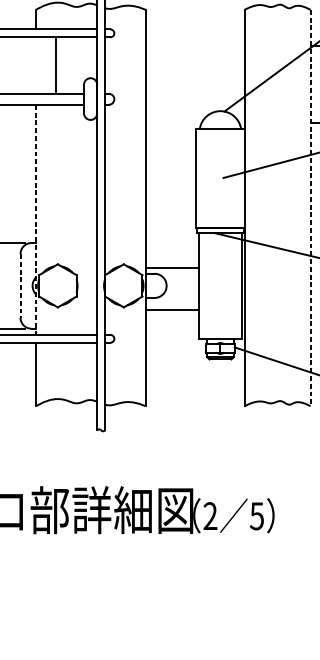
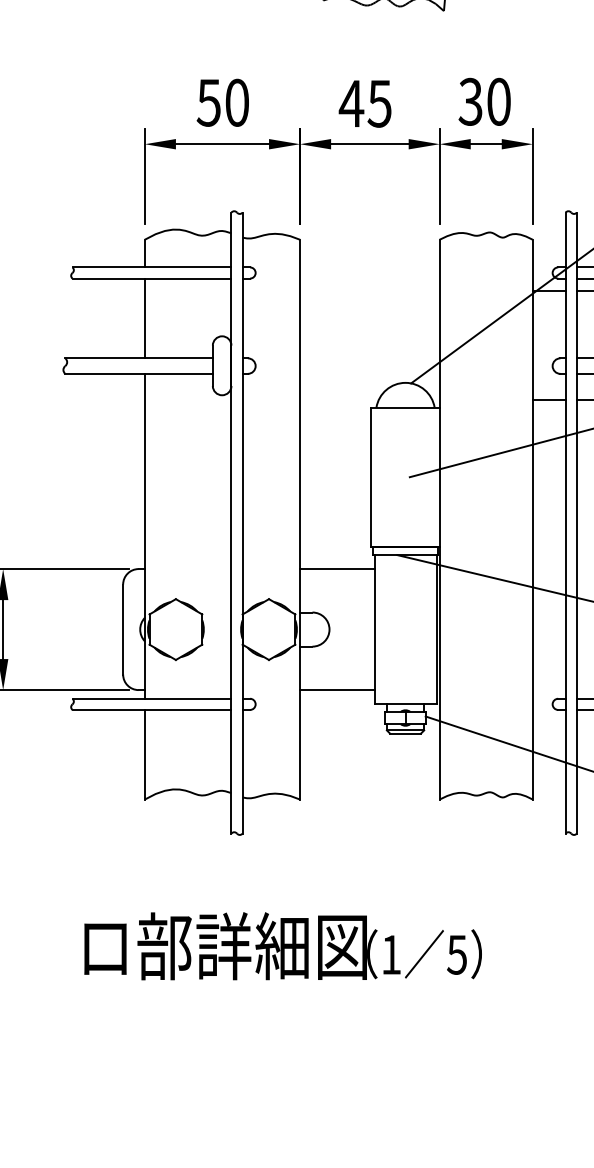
line: (55, 65) -> (144, 318), moved
line: (310, 207) -> (532, 519), dashed -> solid
line: (35, 219) -> (144, 536), dashed -> solid
line: (172, 268) -> (337, 569), moved
line: (20, 285) -> (123, 629), dashed -> solid
line: (172, 310) -> (337, 690), moved
text: (210, 515) -> (391, 954), 2 -> 1

